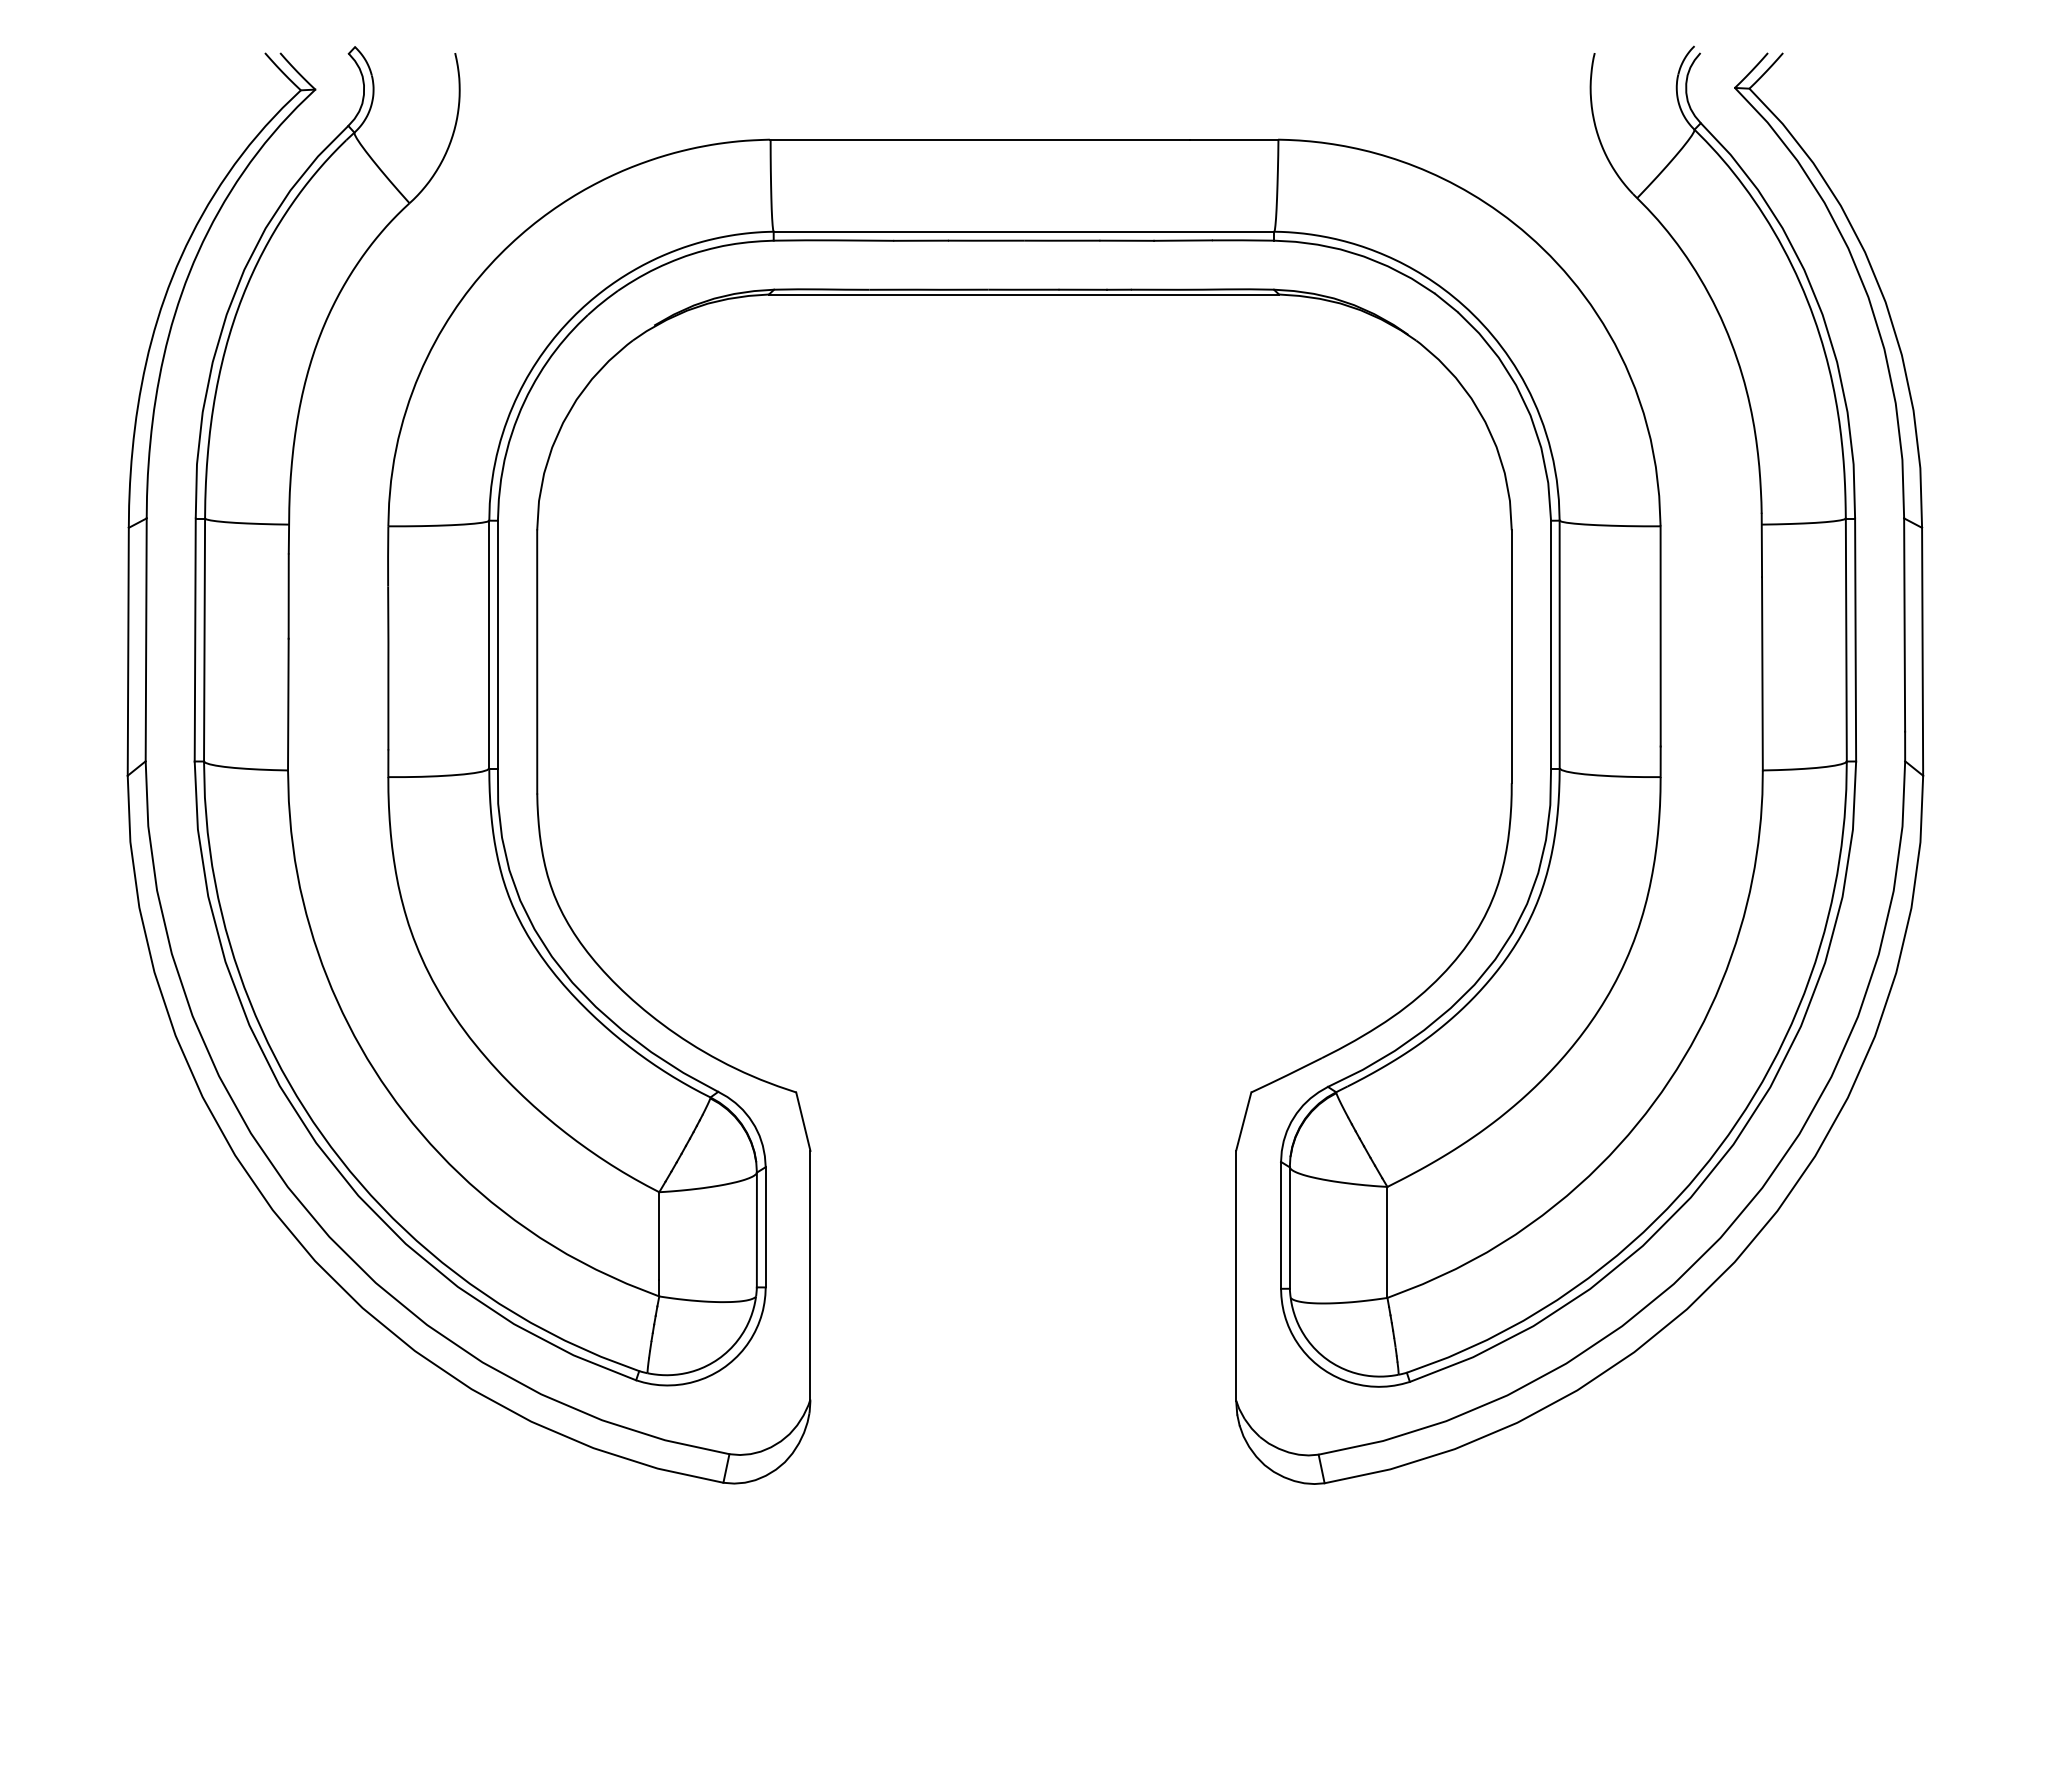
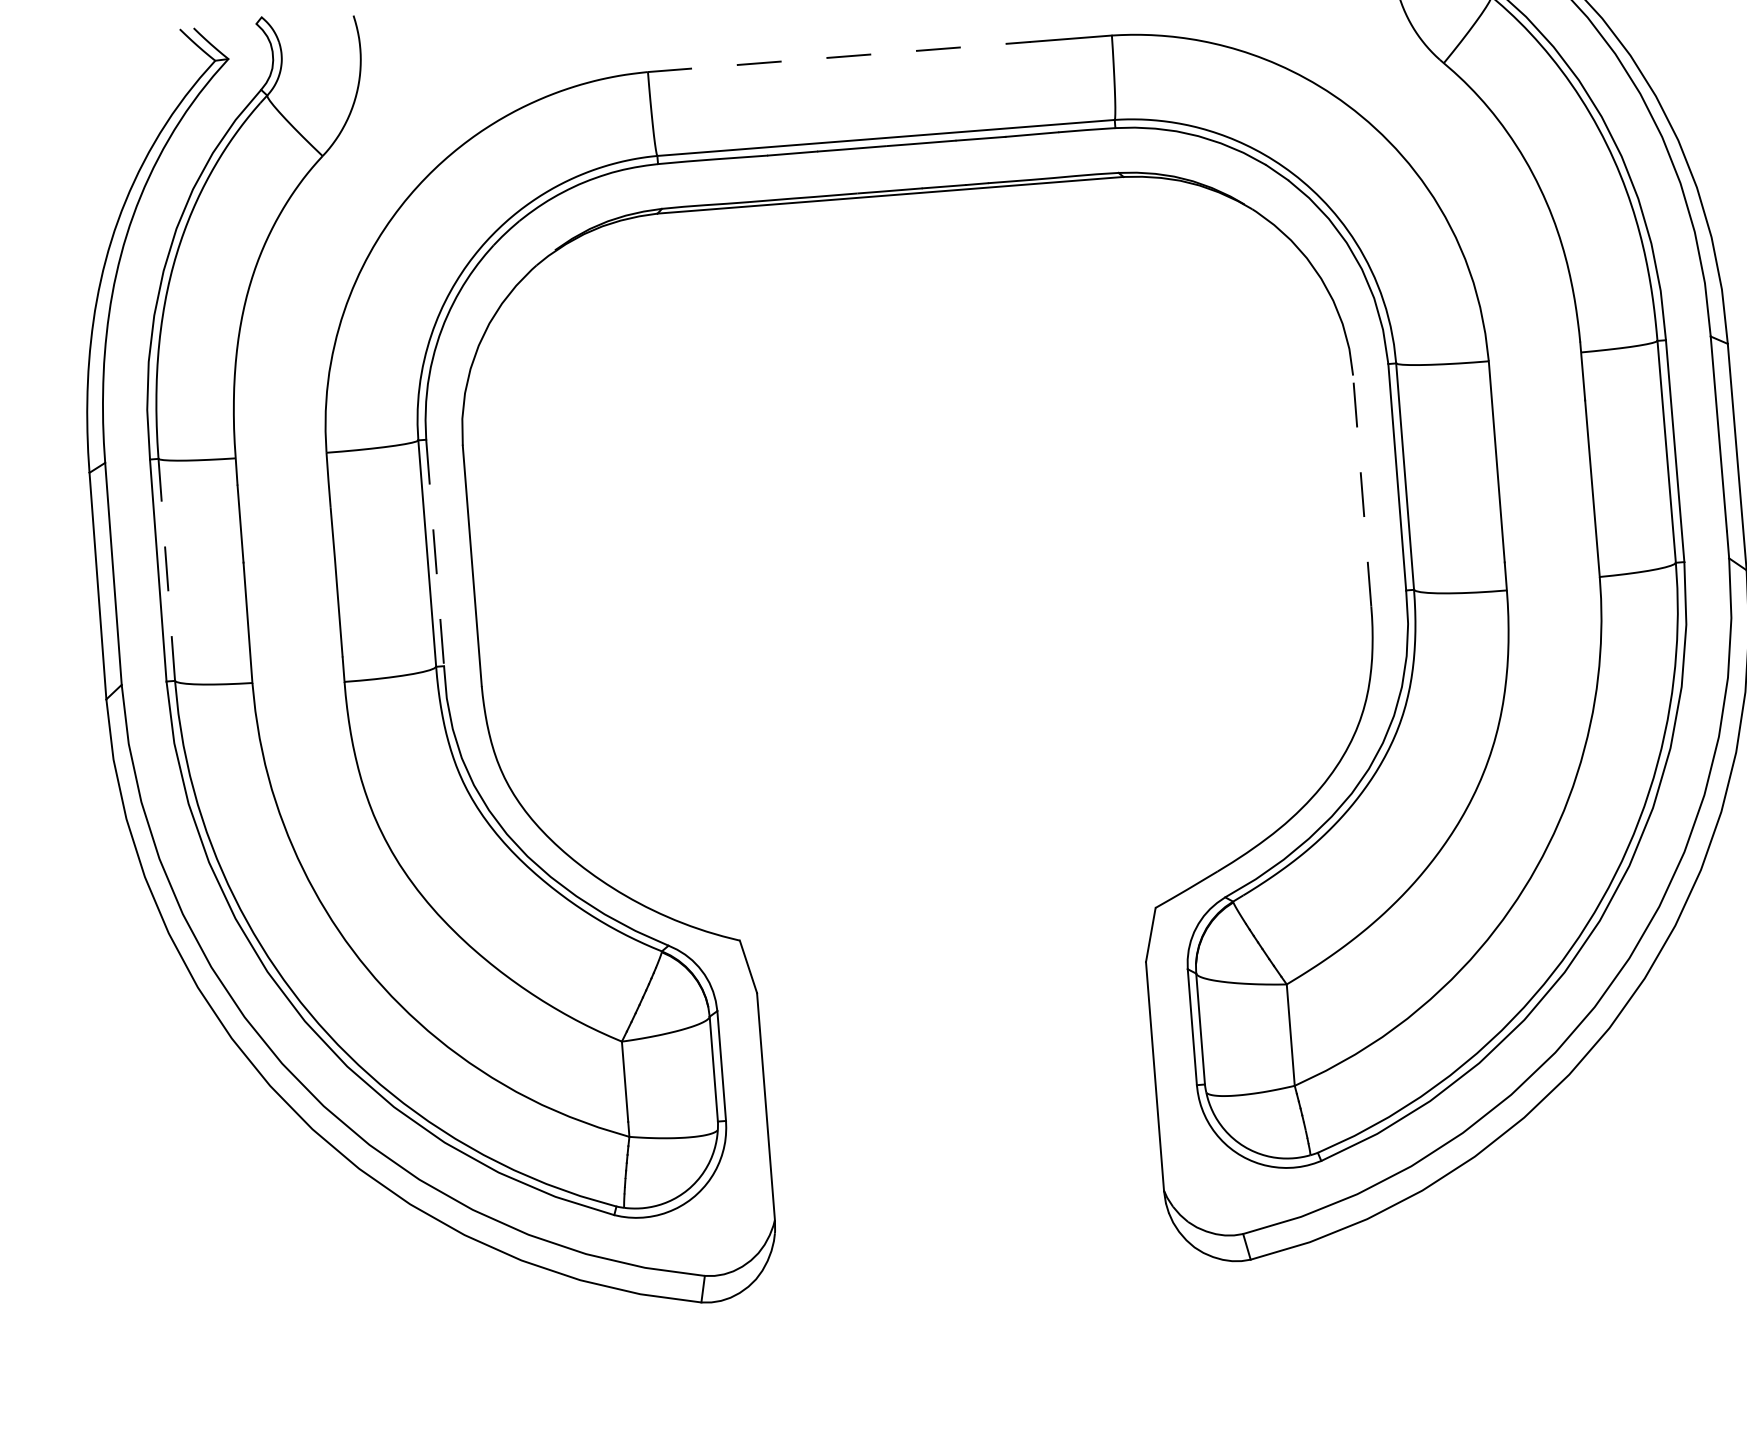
line: (979, 139) -> (838, 56), solid -> dashed
line: (204, 639) -> (166, 569), solid -> dashed
line: (497, 644) -> (434, 552), solid -> dashed
line: (1511, 656) -> (1361, 490), solid -> dashed

